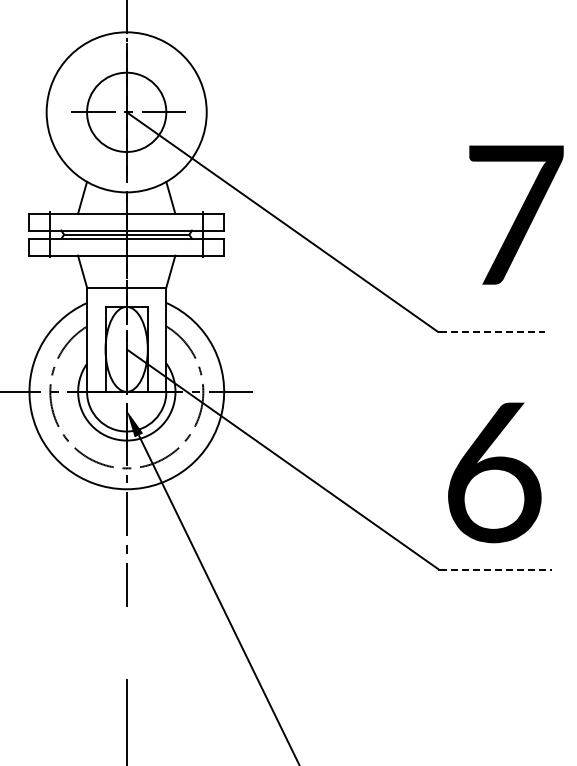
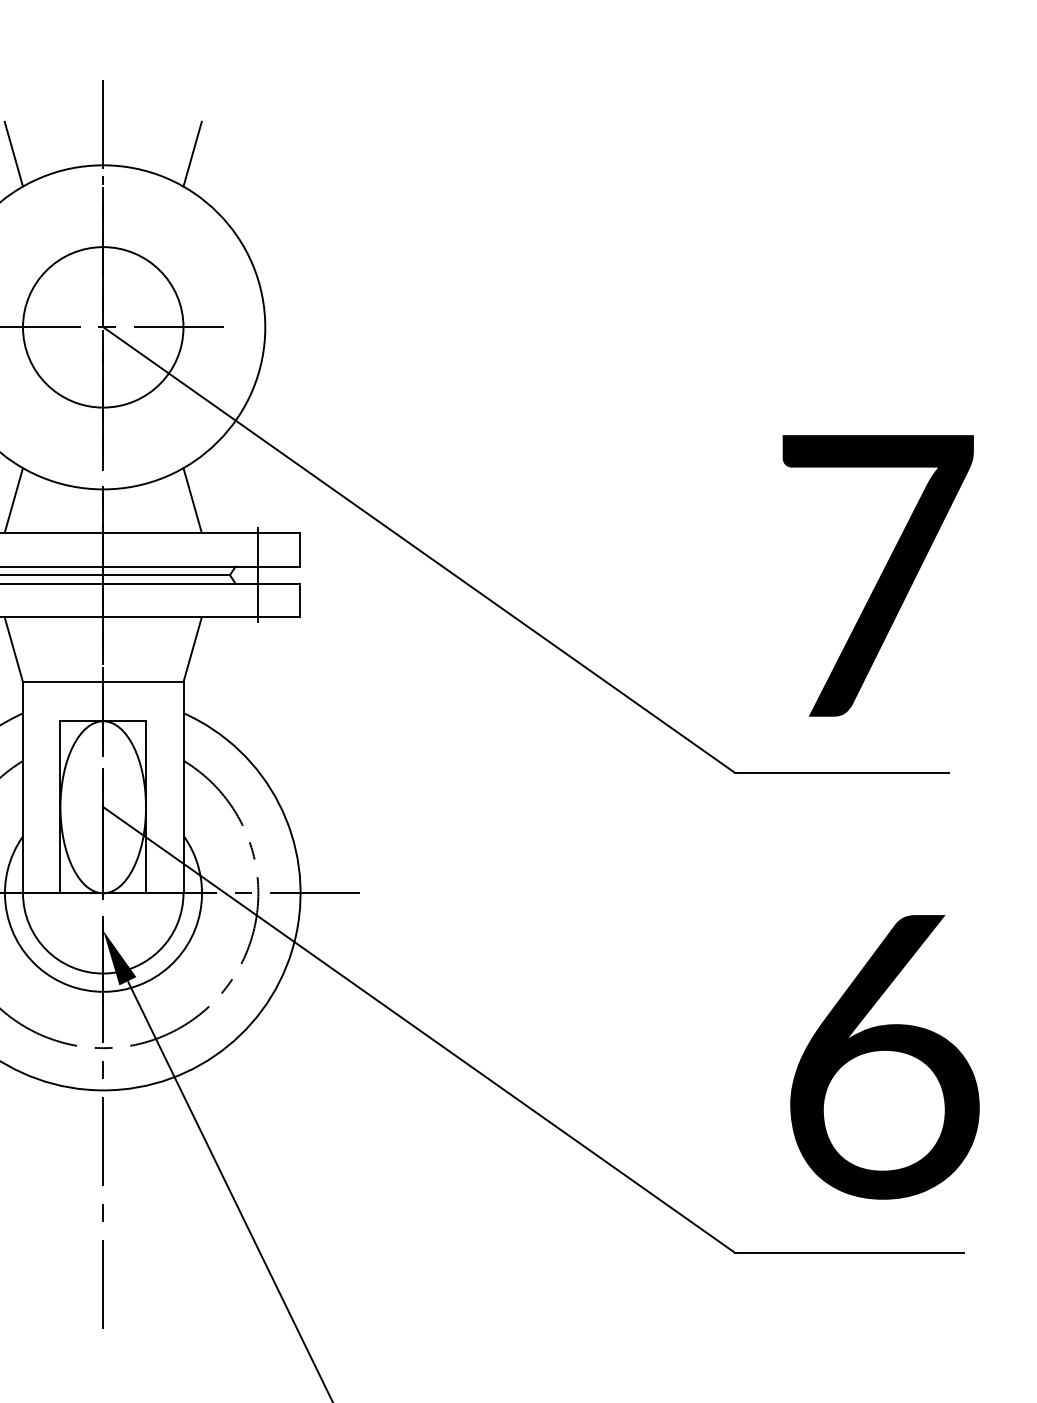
line: (82, 26) -> (13, 153), added
line: (170, 26) -> (191, 153), added
text: (516, 214) -> (878, 574), moved
line: (493, 332) -> (845, 773), dashed -> solid
text: (494, 472) -> (884, 1056), moved
line: (496, 569) -> (851, 1252), dashed -> solid

